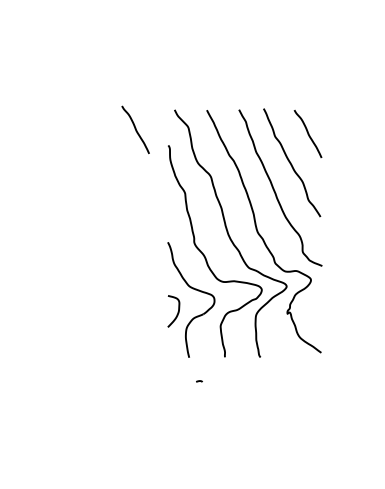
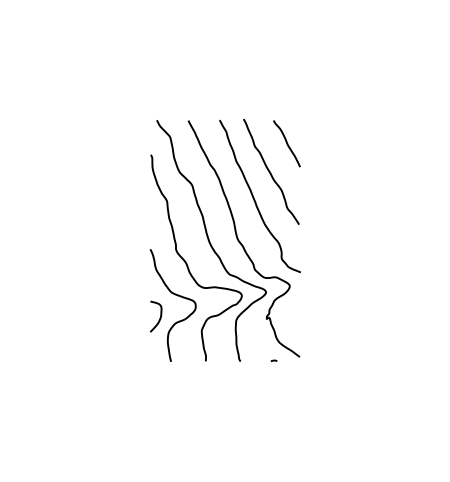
curve: (135, 129) -> (118, 139), removed
curve: (198, 381) -> (273, 360), moved

